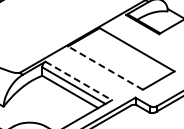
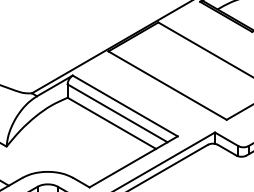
line: (105, 67) -> (167, 84), dashed -> solid
line: (79, 81) -> (126, 106), dashed -> solid

